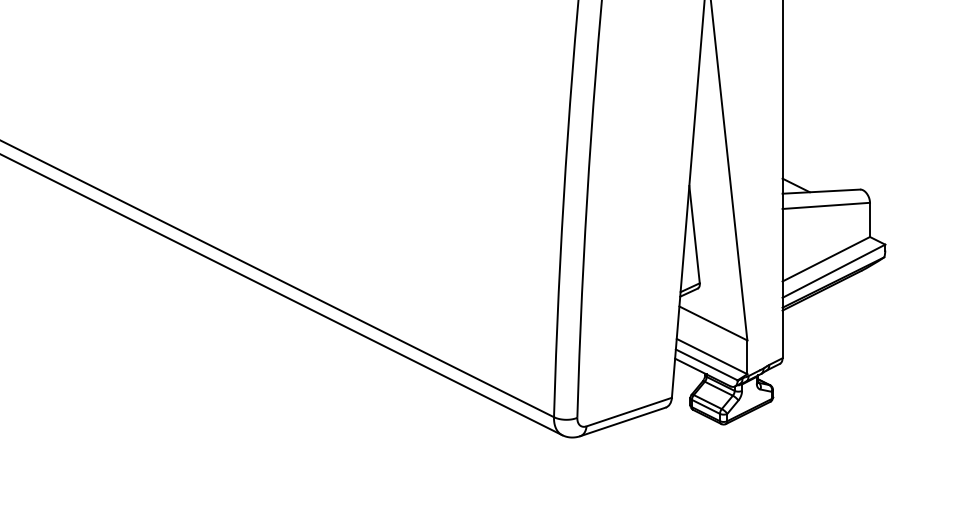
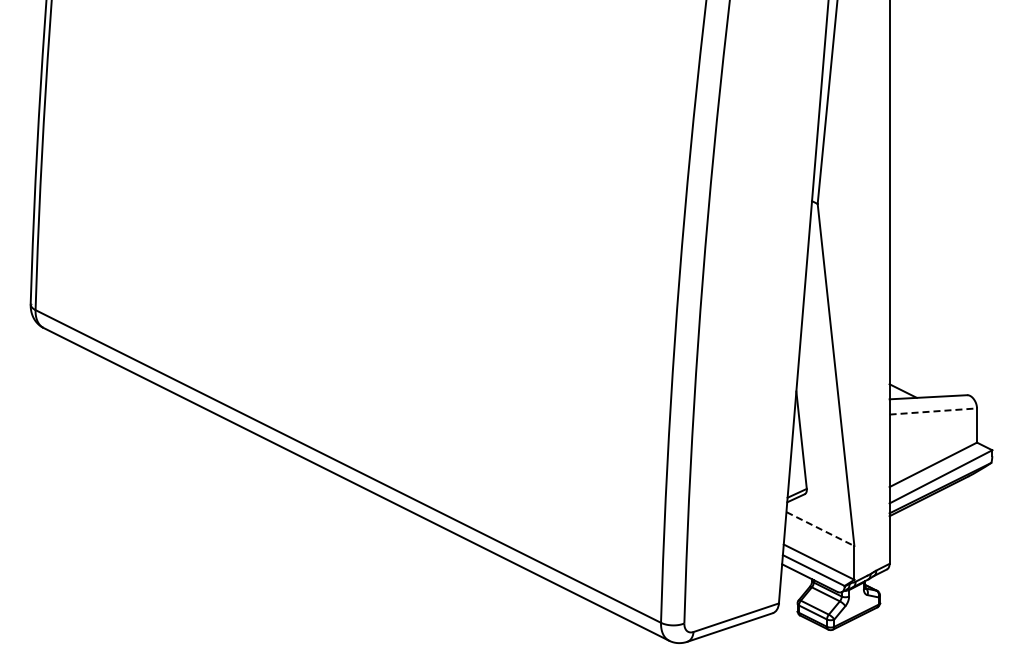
line: (826, 205) -> (933, 411), solid -> dashed
line: (713, 323) -> (820, 529), solid -> dashed

